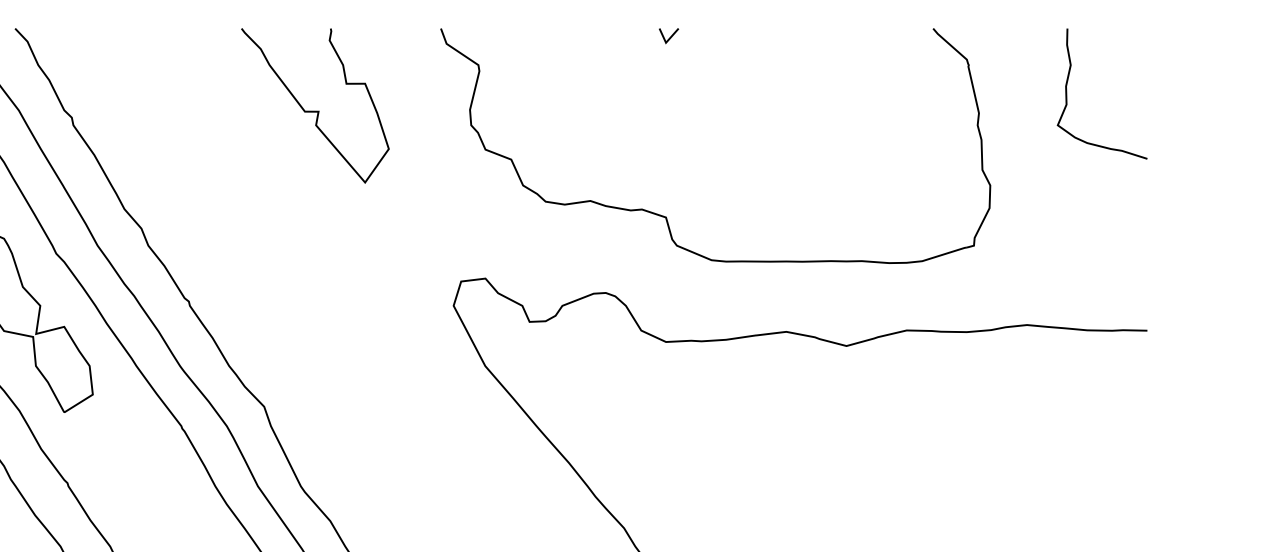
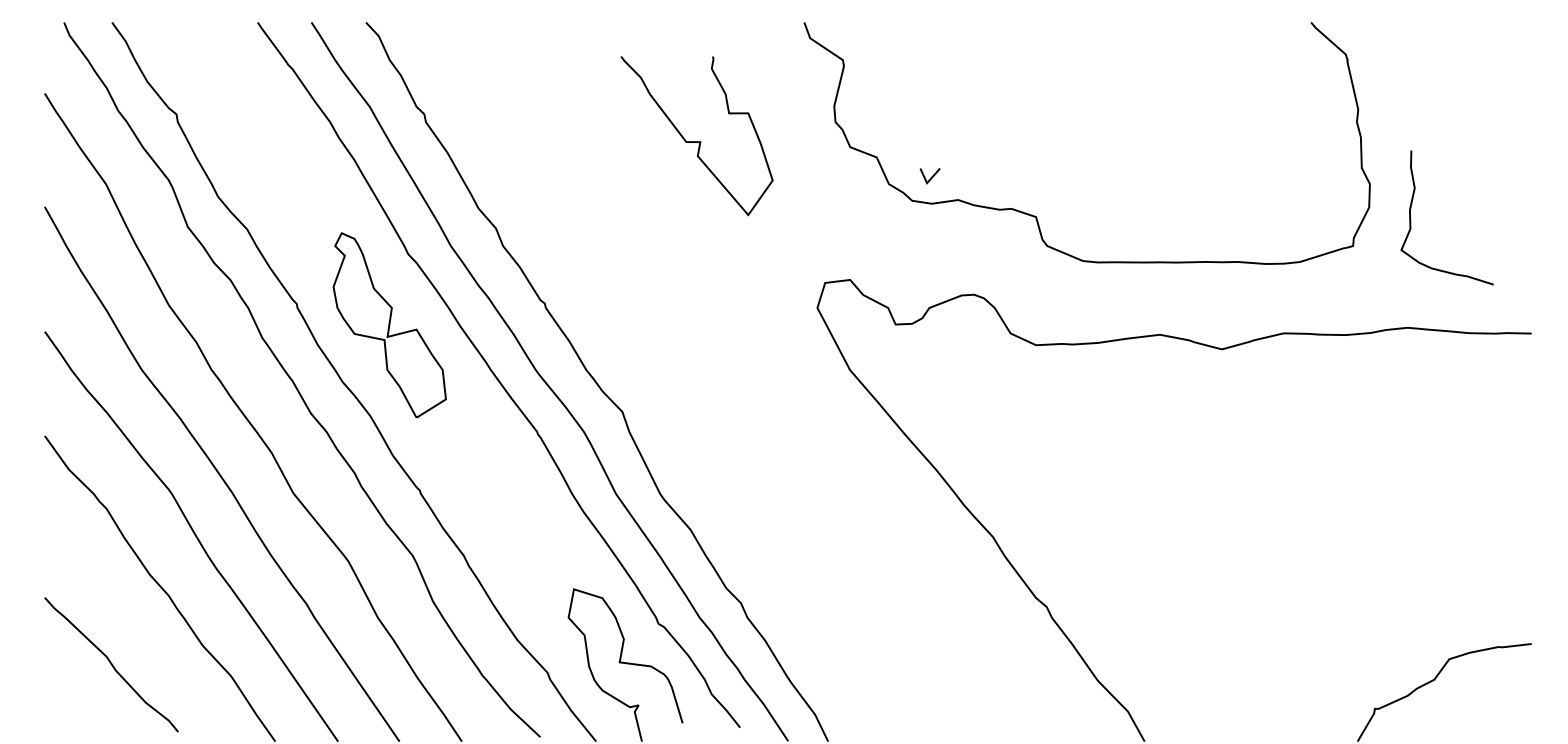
line: (669, 37) -> (930, 177), moved
curve: (1067, 94) -> (1411, 218), moved
curve: (314, 111) -> (696, 141), moved

